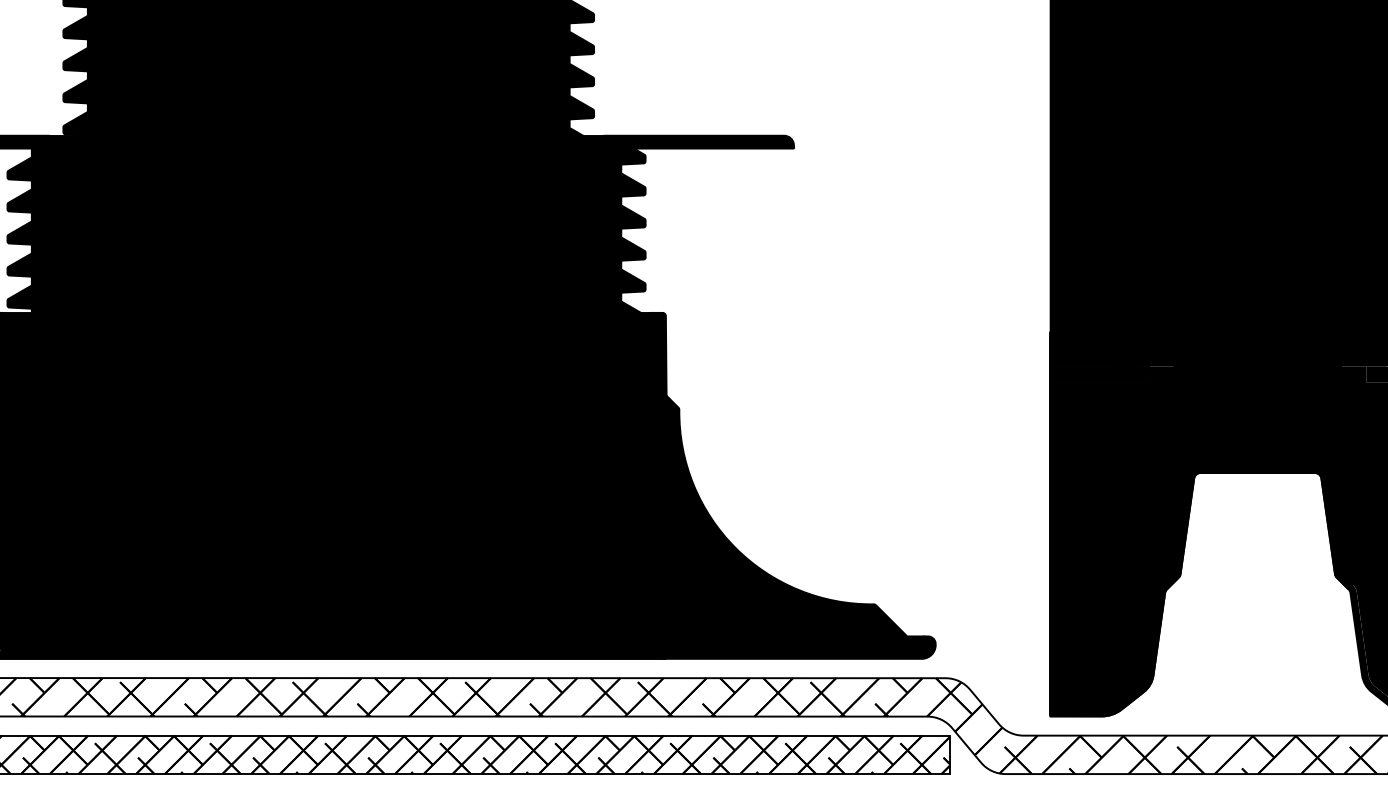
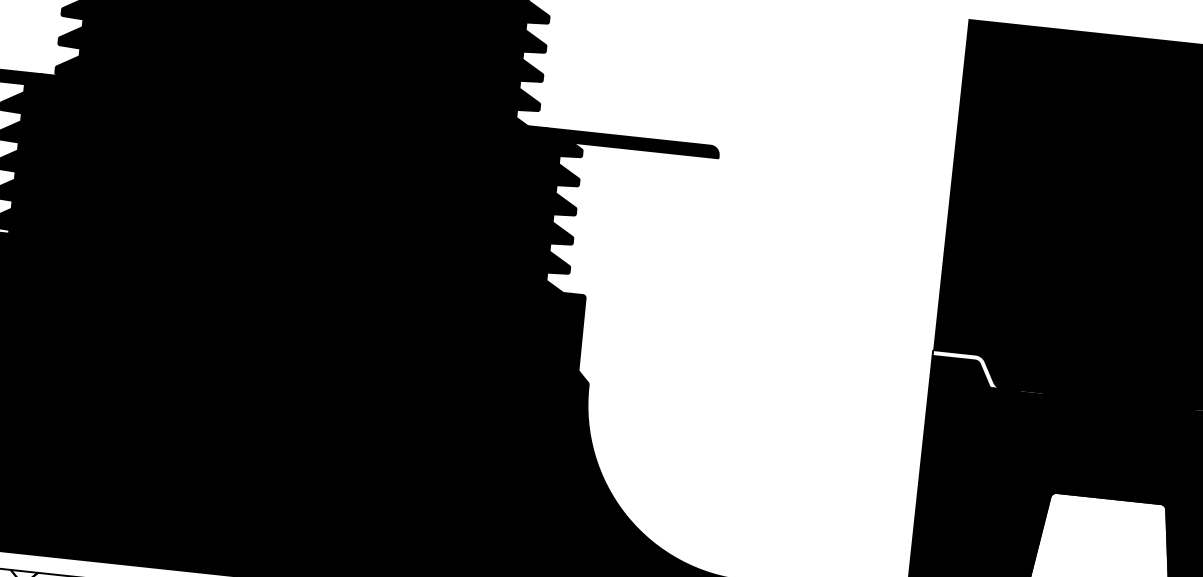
fill: (1089, 349) -> (967, 369), removed

